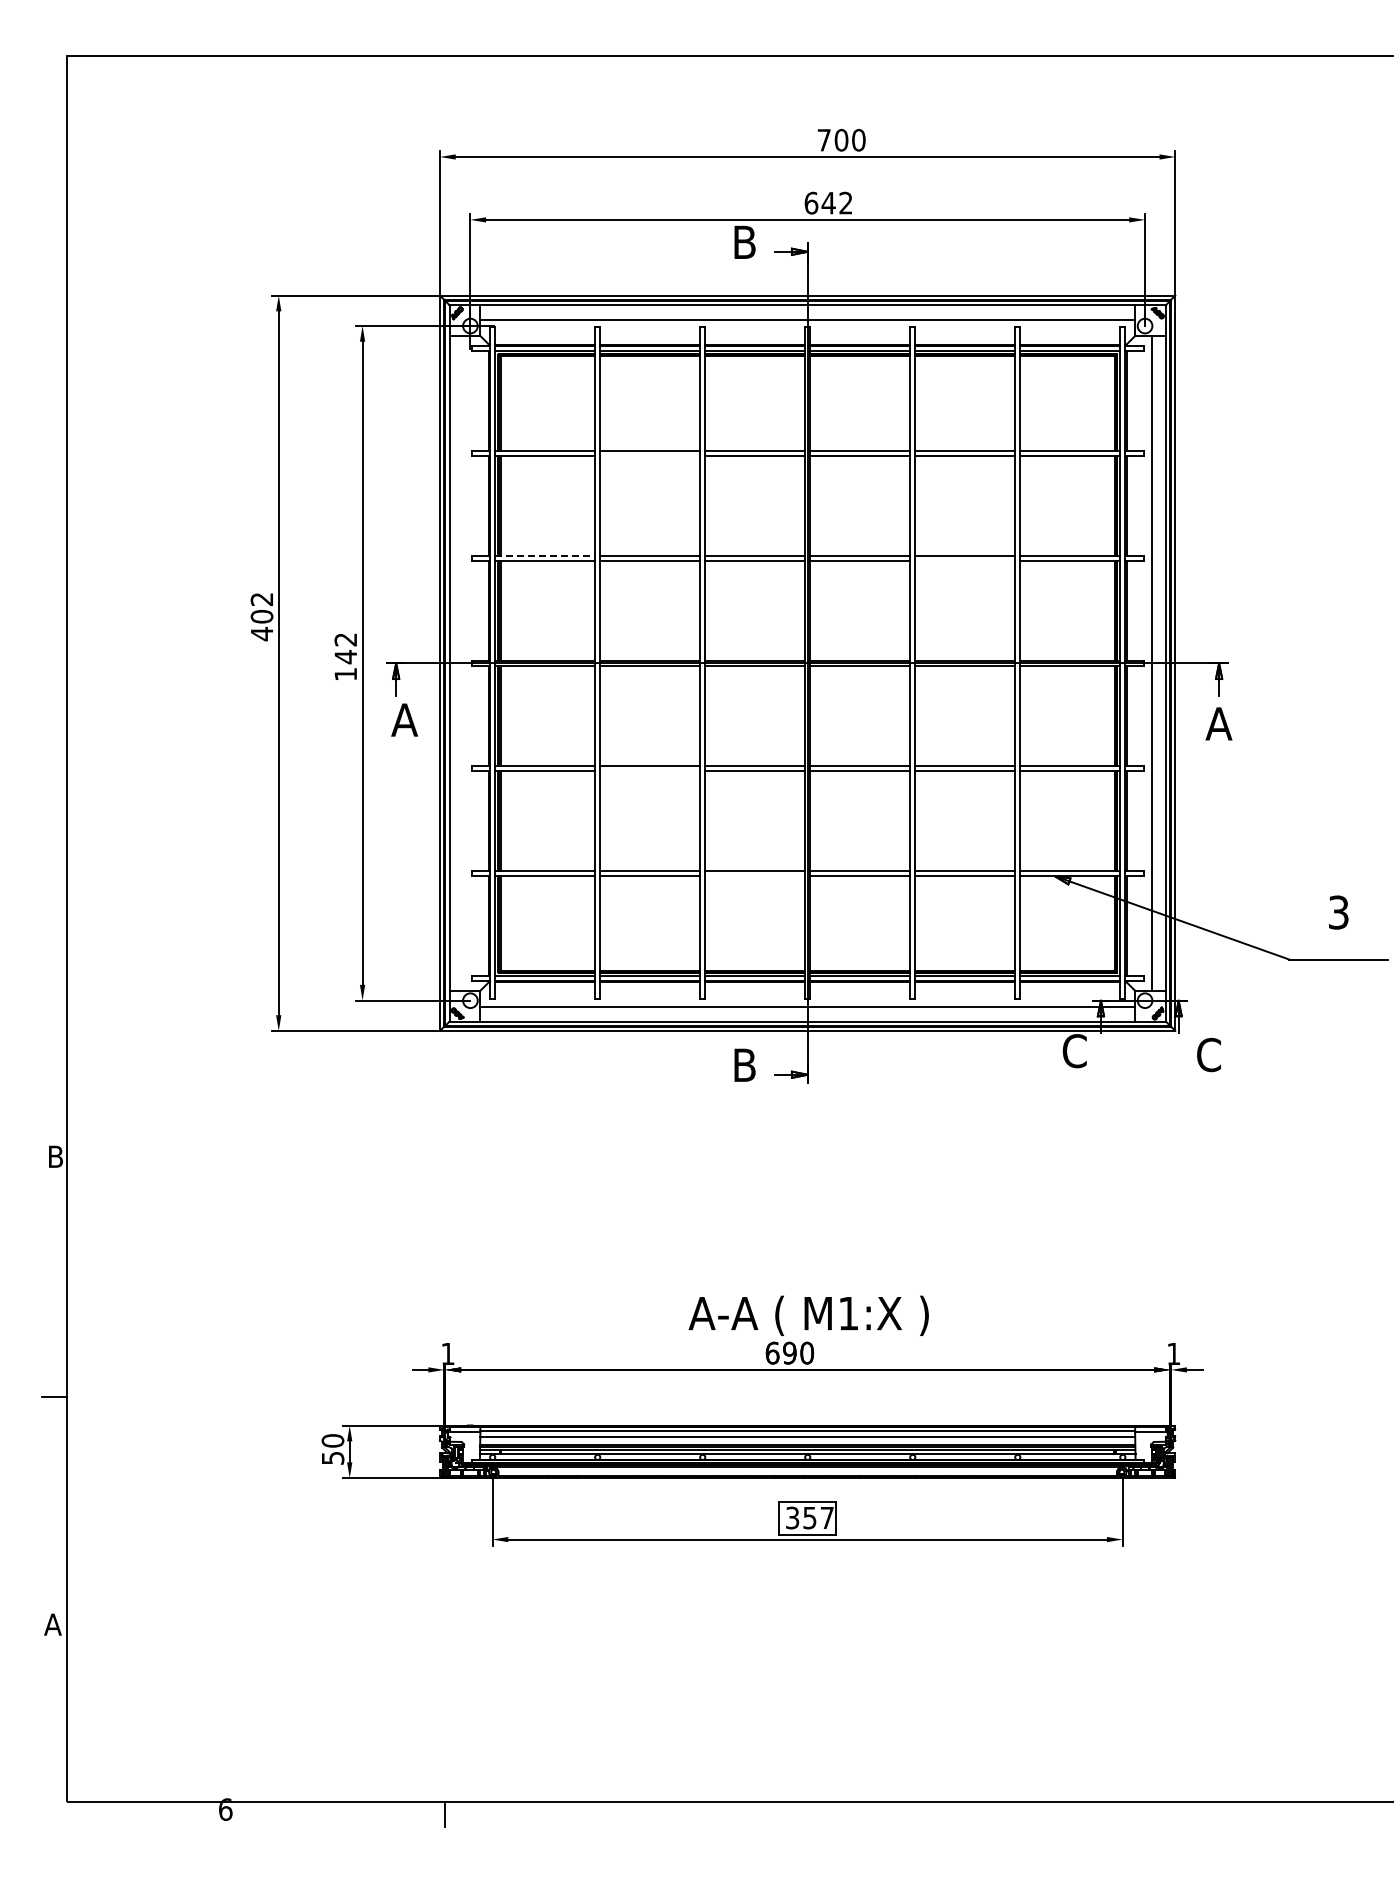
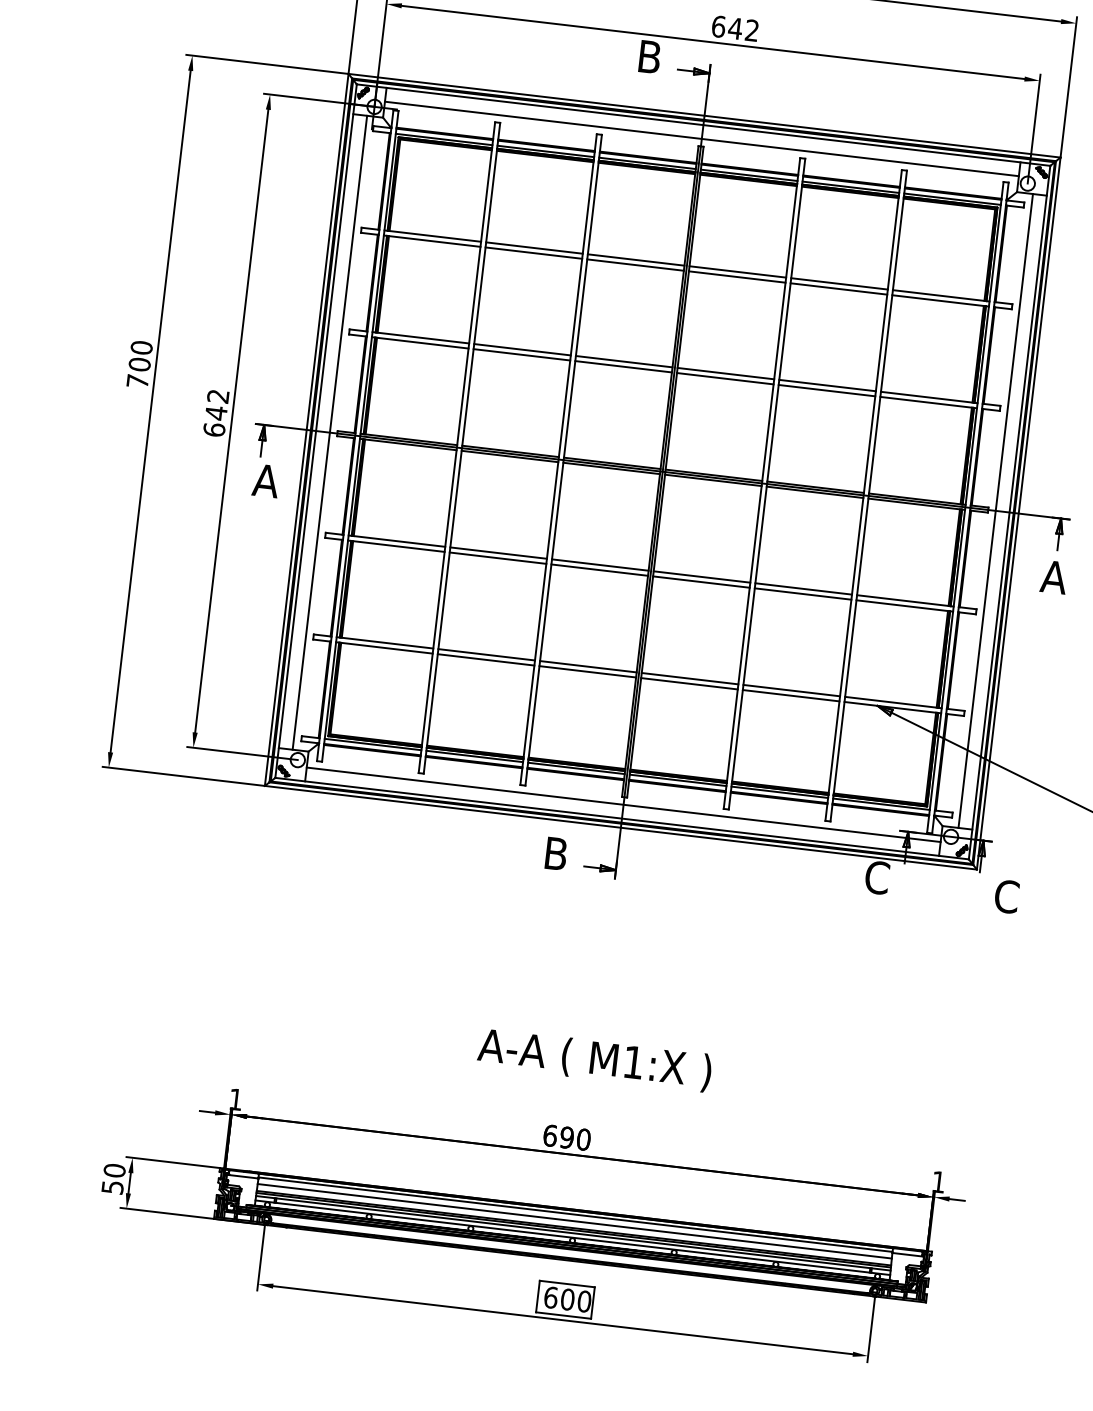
line: (650, 455) -> (534, 252), added
line: (545, 555) -> (421, 337), dashed -> solid
line: (965, 561) -> (827, 391), added
text: (261, 616) -> (139, 364), 402 -> 700
line: (463, 663) -> (329, 432), added
text: (345, 674) -> (213, 430), 142 -> 642
line: (650, 771) -> (498, 558), added
line: (755, 876) -> (587, 672), added
text: (808, 1315) -> (594, 1059), moved
text: (810, 1517) -> (568, 1299), 357 -> 600

